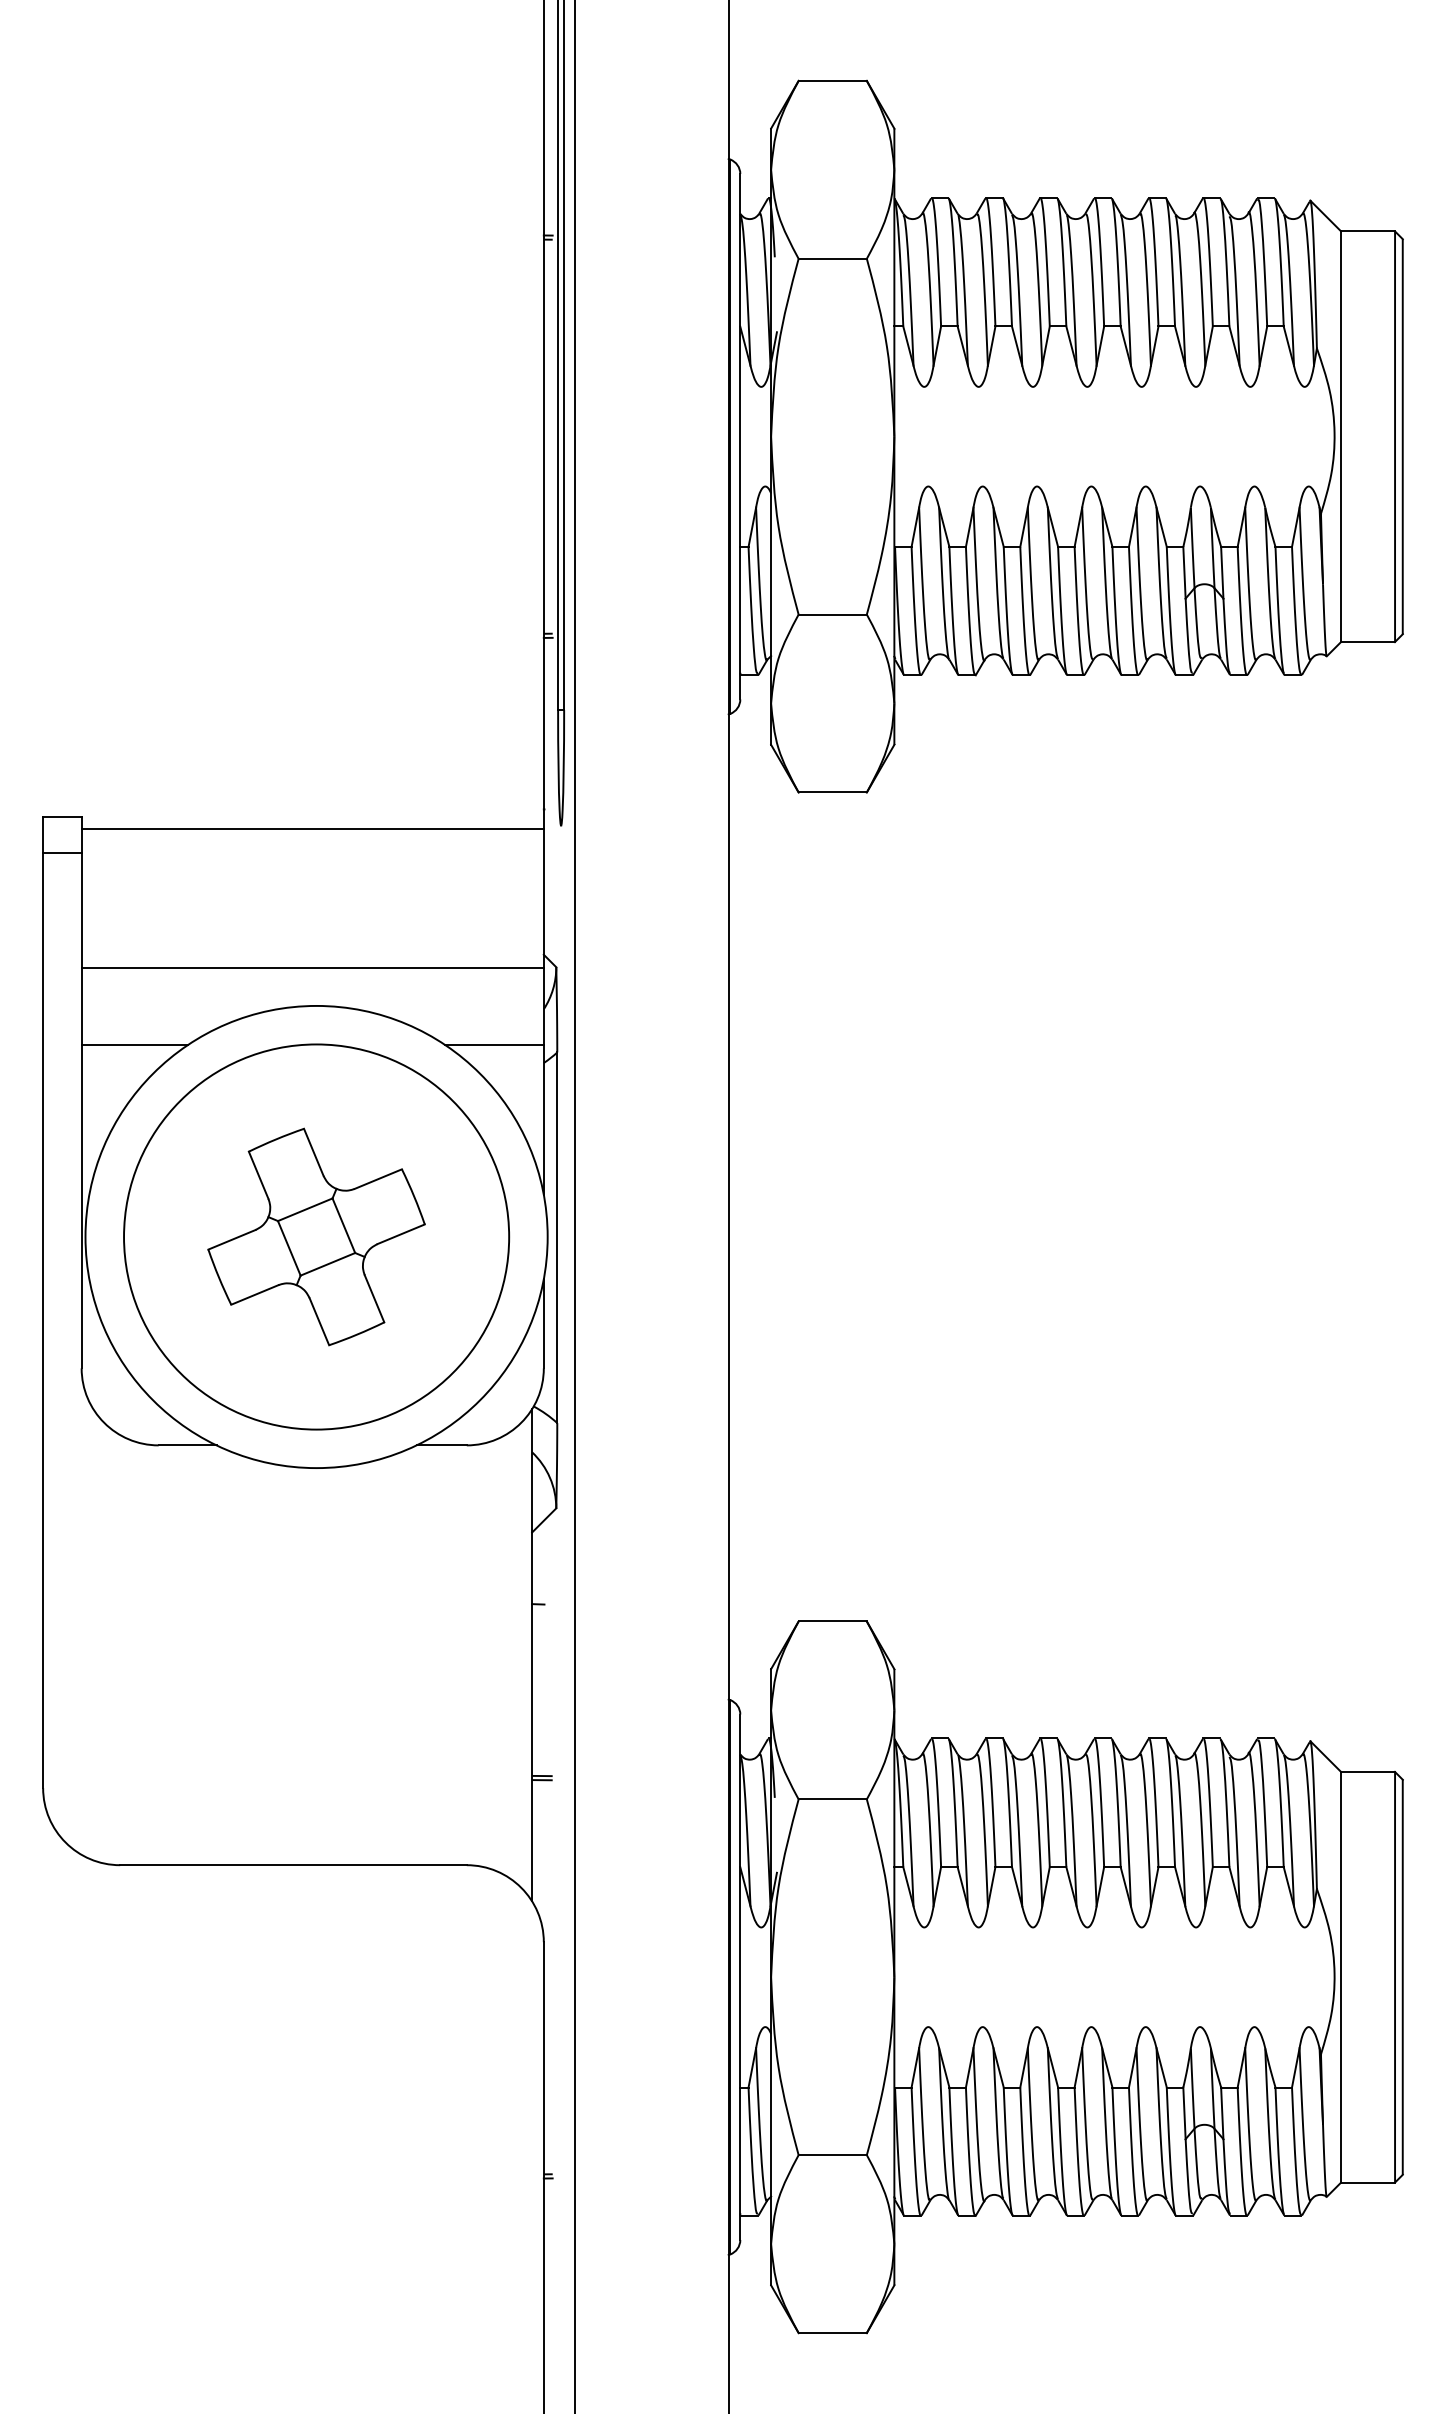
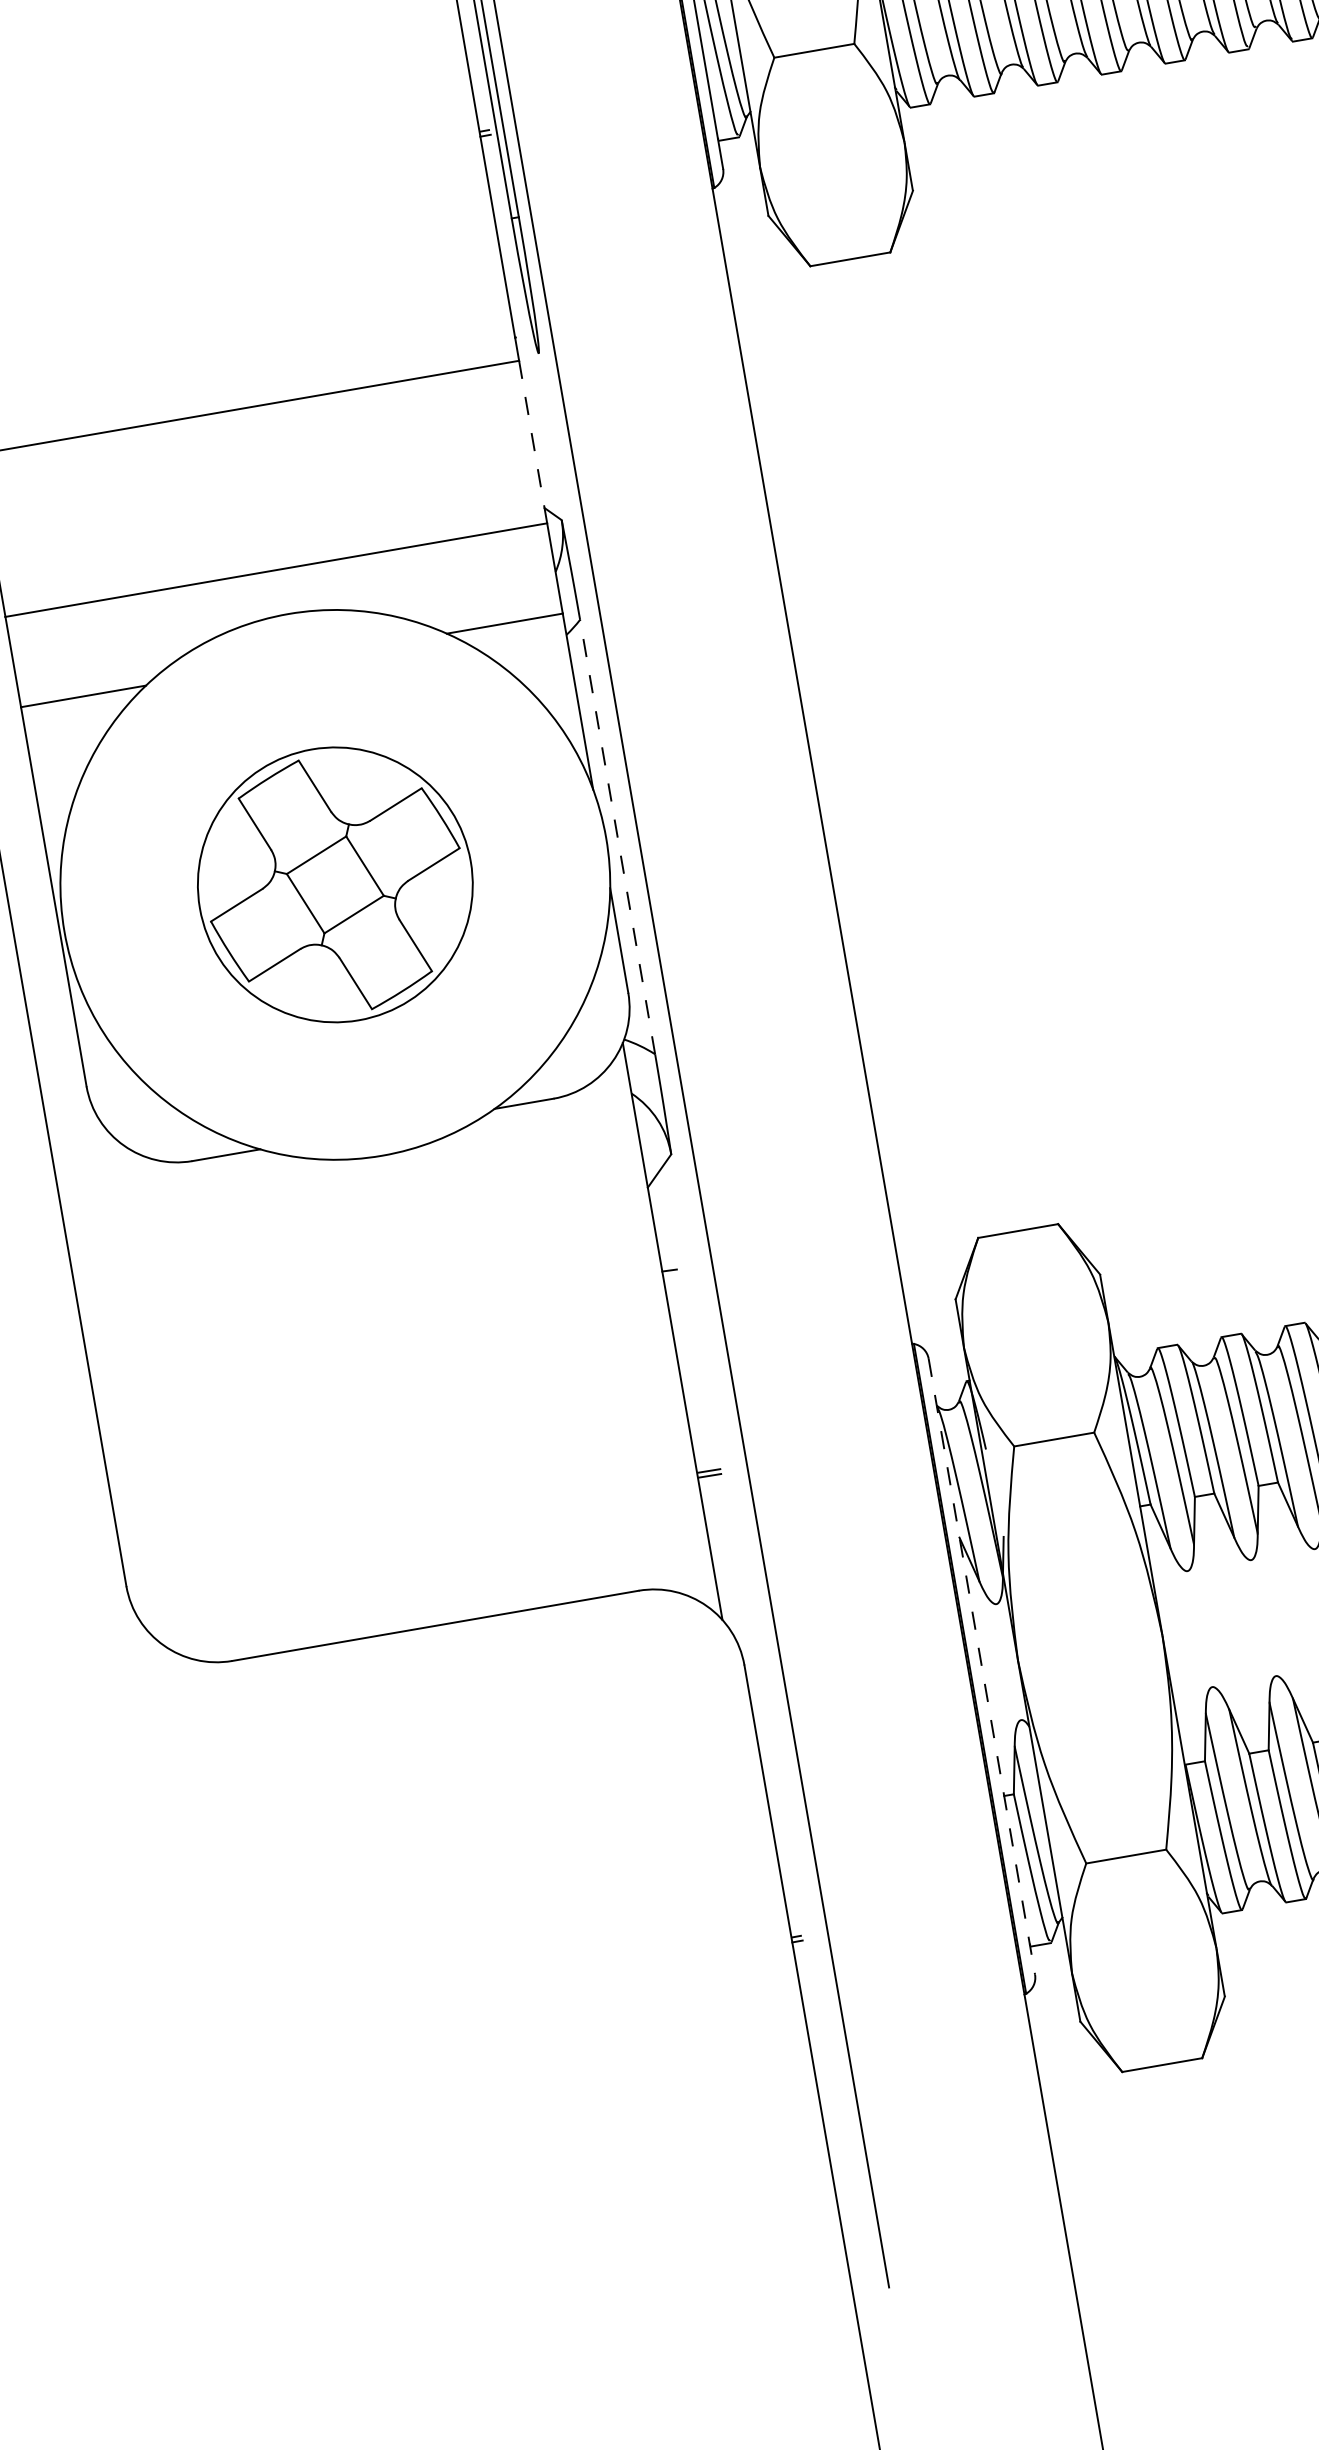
line: (543, 898) -> (532, 442), solid -> dashed
circle: (316, 1236) -> (335, 884), size x0.6
line: (557, 1237) -> (617, 836), solid -> dashed
line: (740, 1977) -> (982, 1667), solid -> dashed

